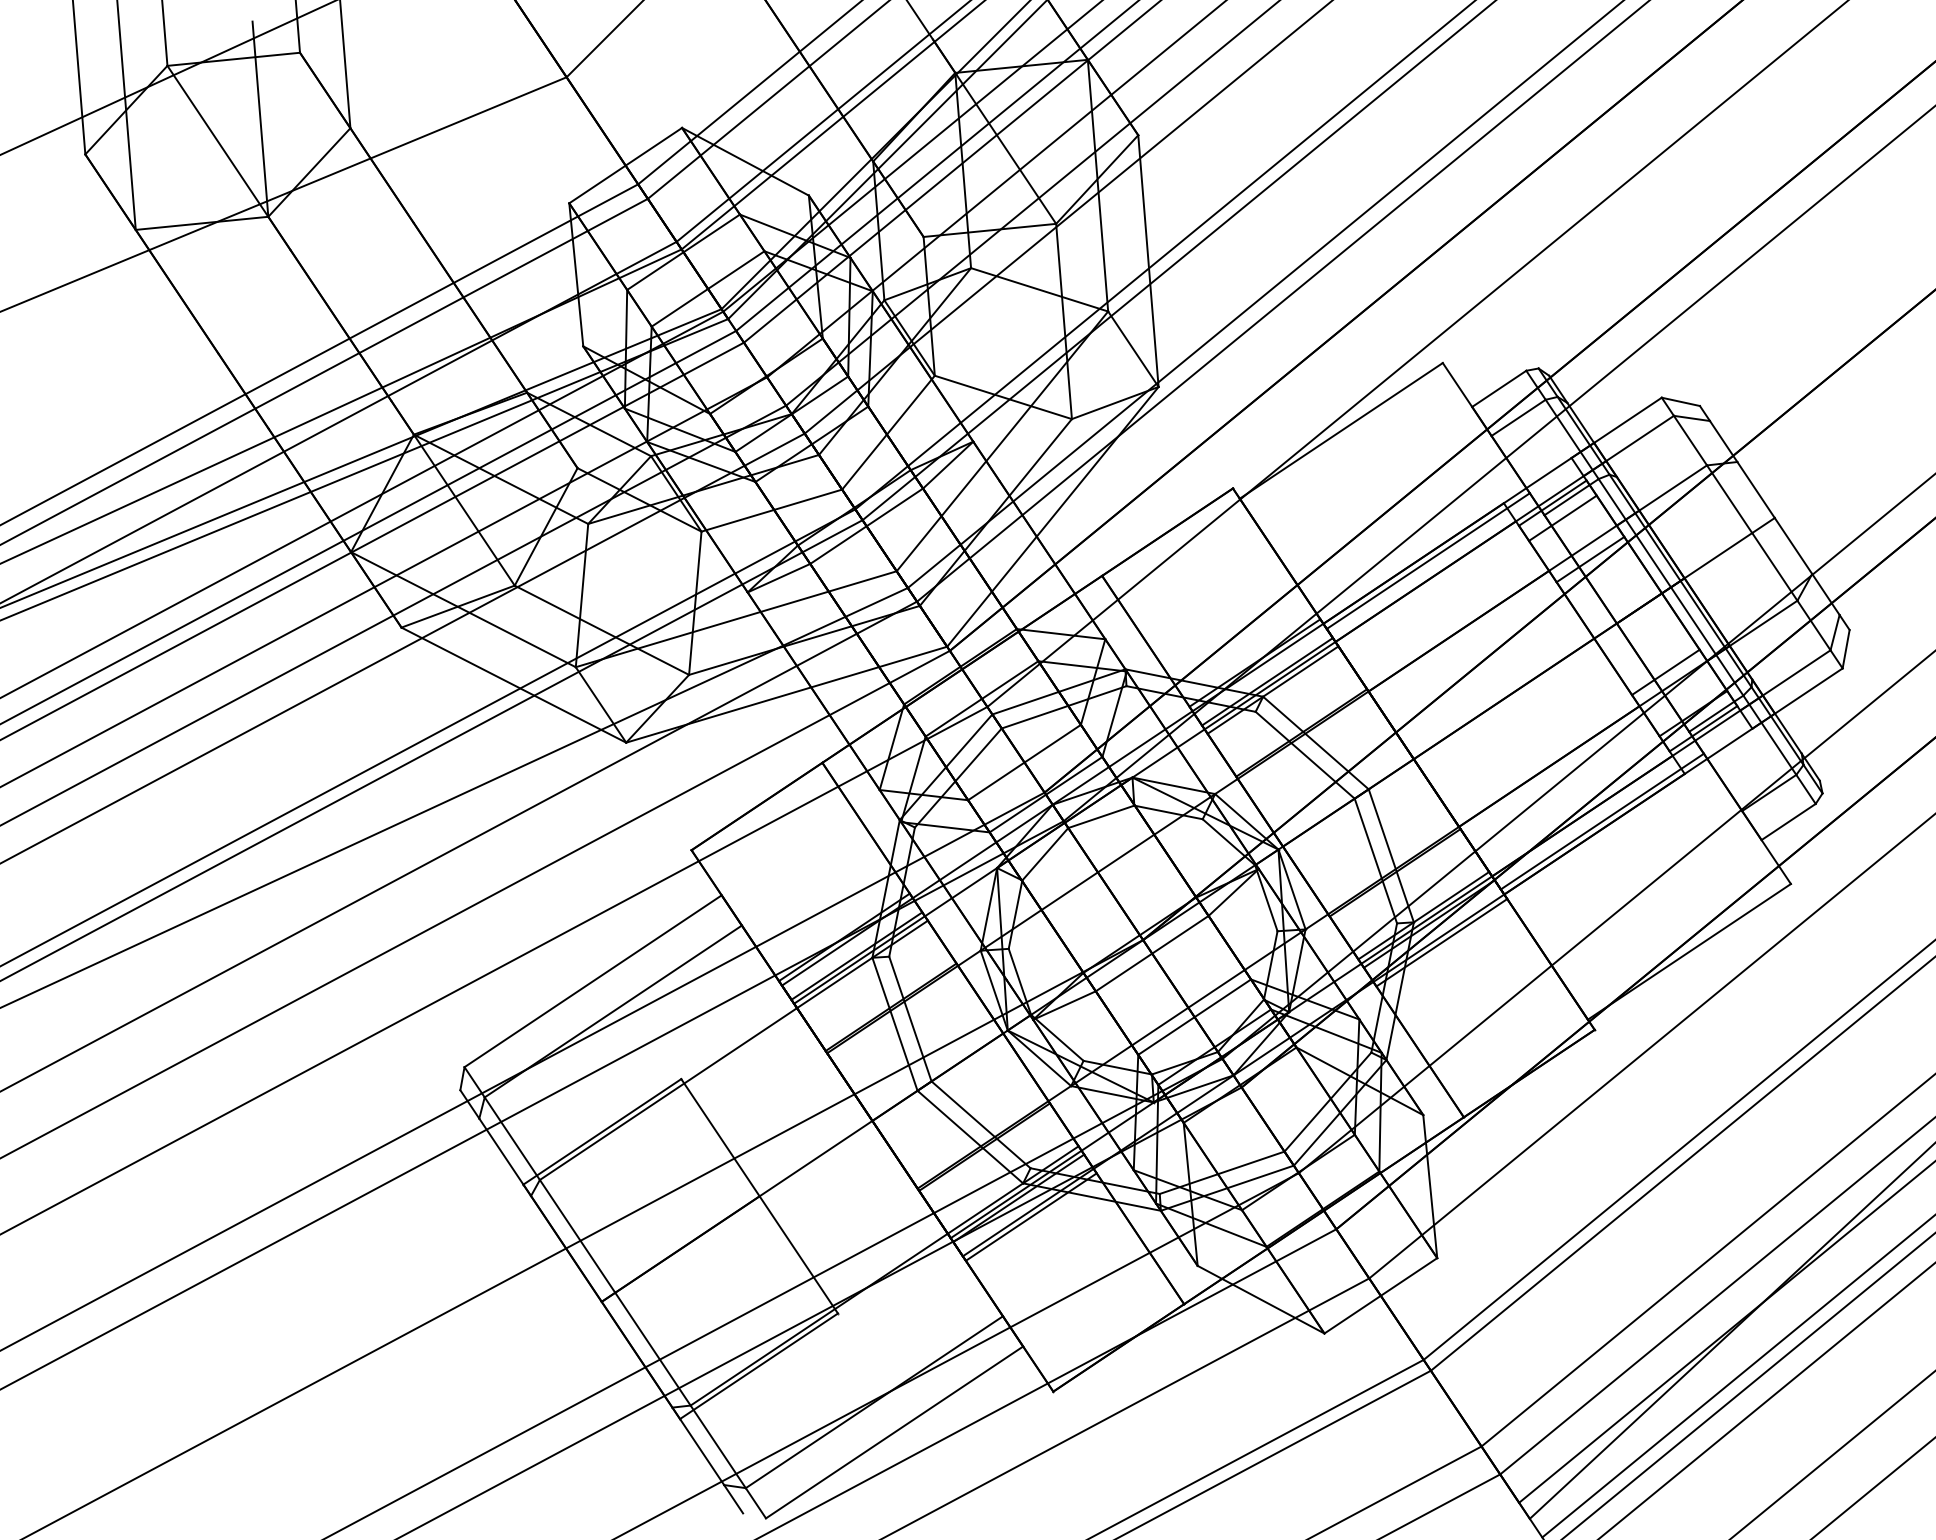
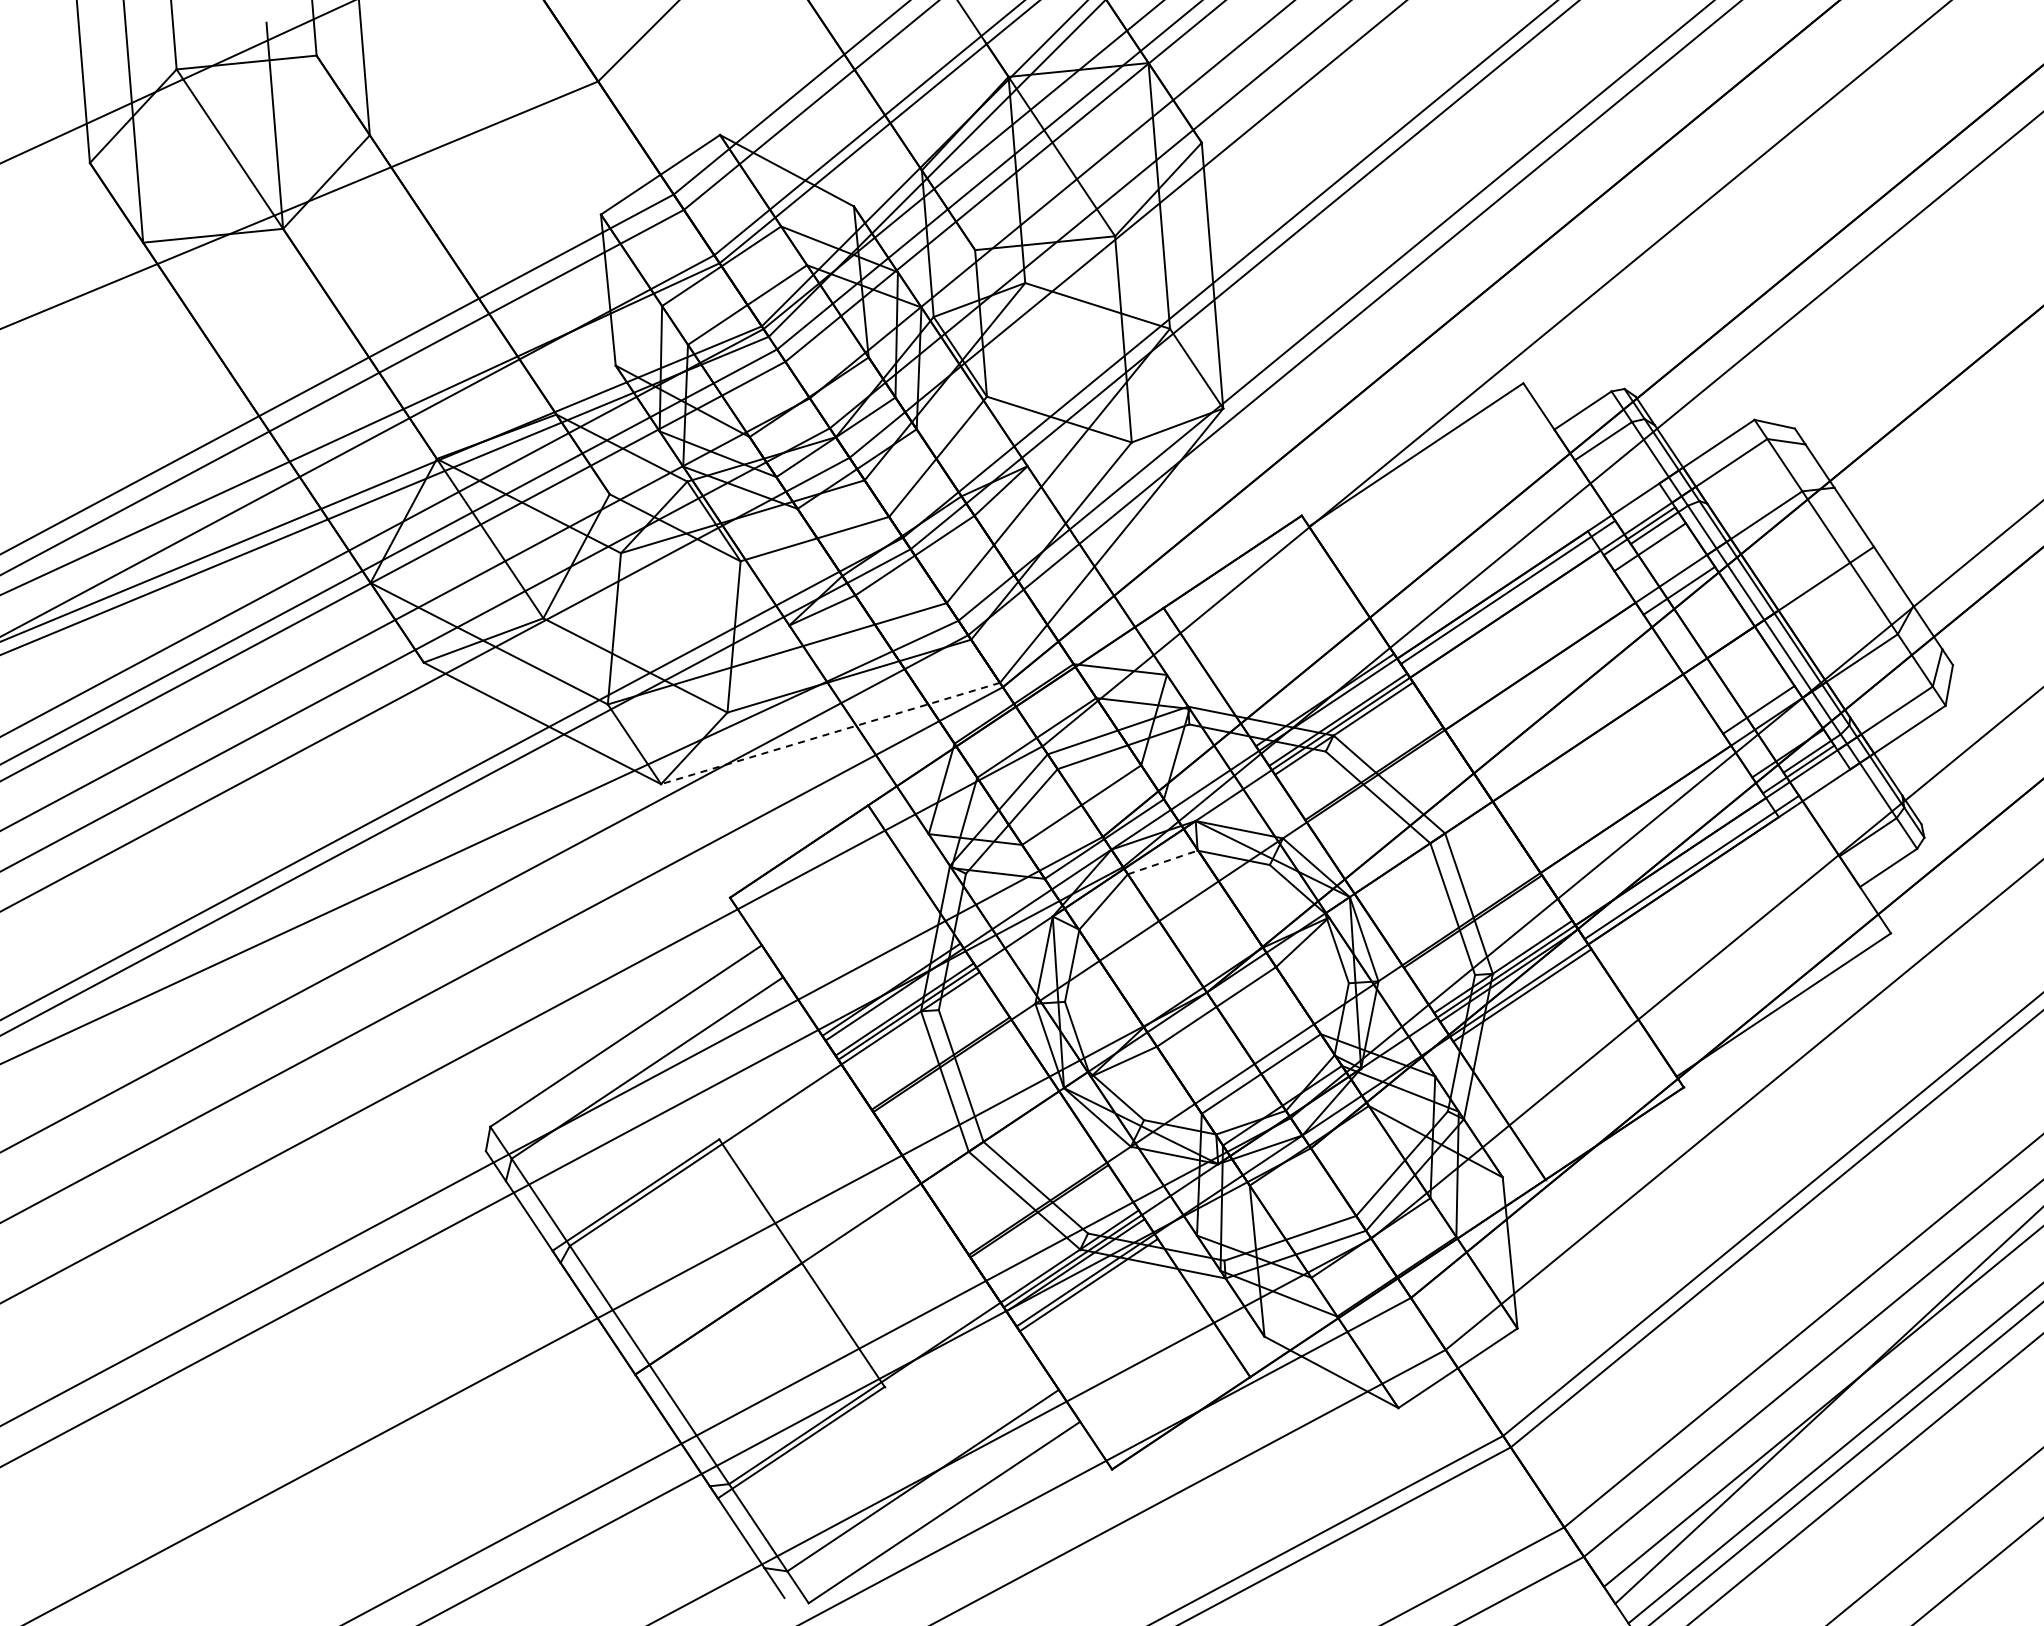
line: (786, 694) -> (830, 733), solid -> dashed
line: (1101, 816) -> (1162, 862), solid -> dashed

